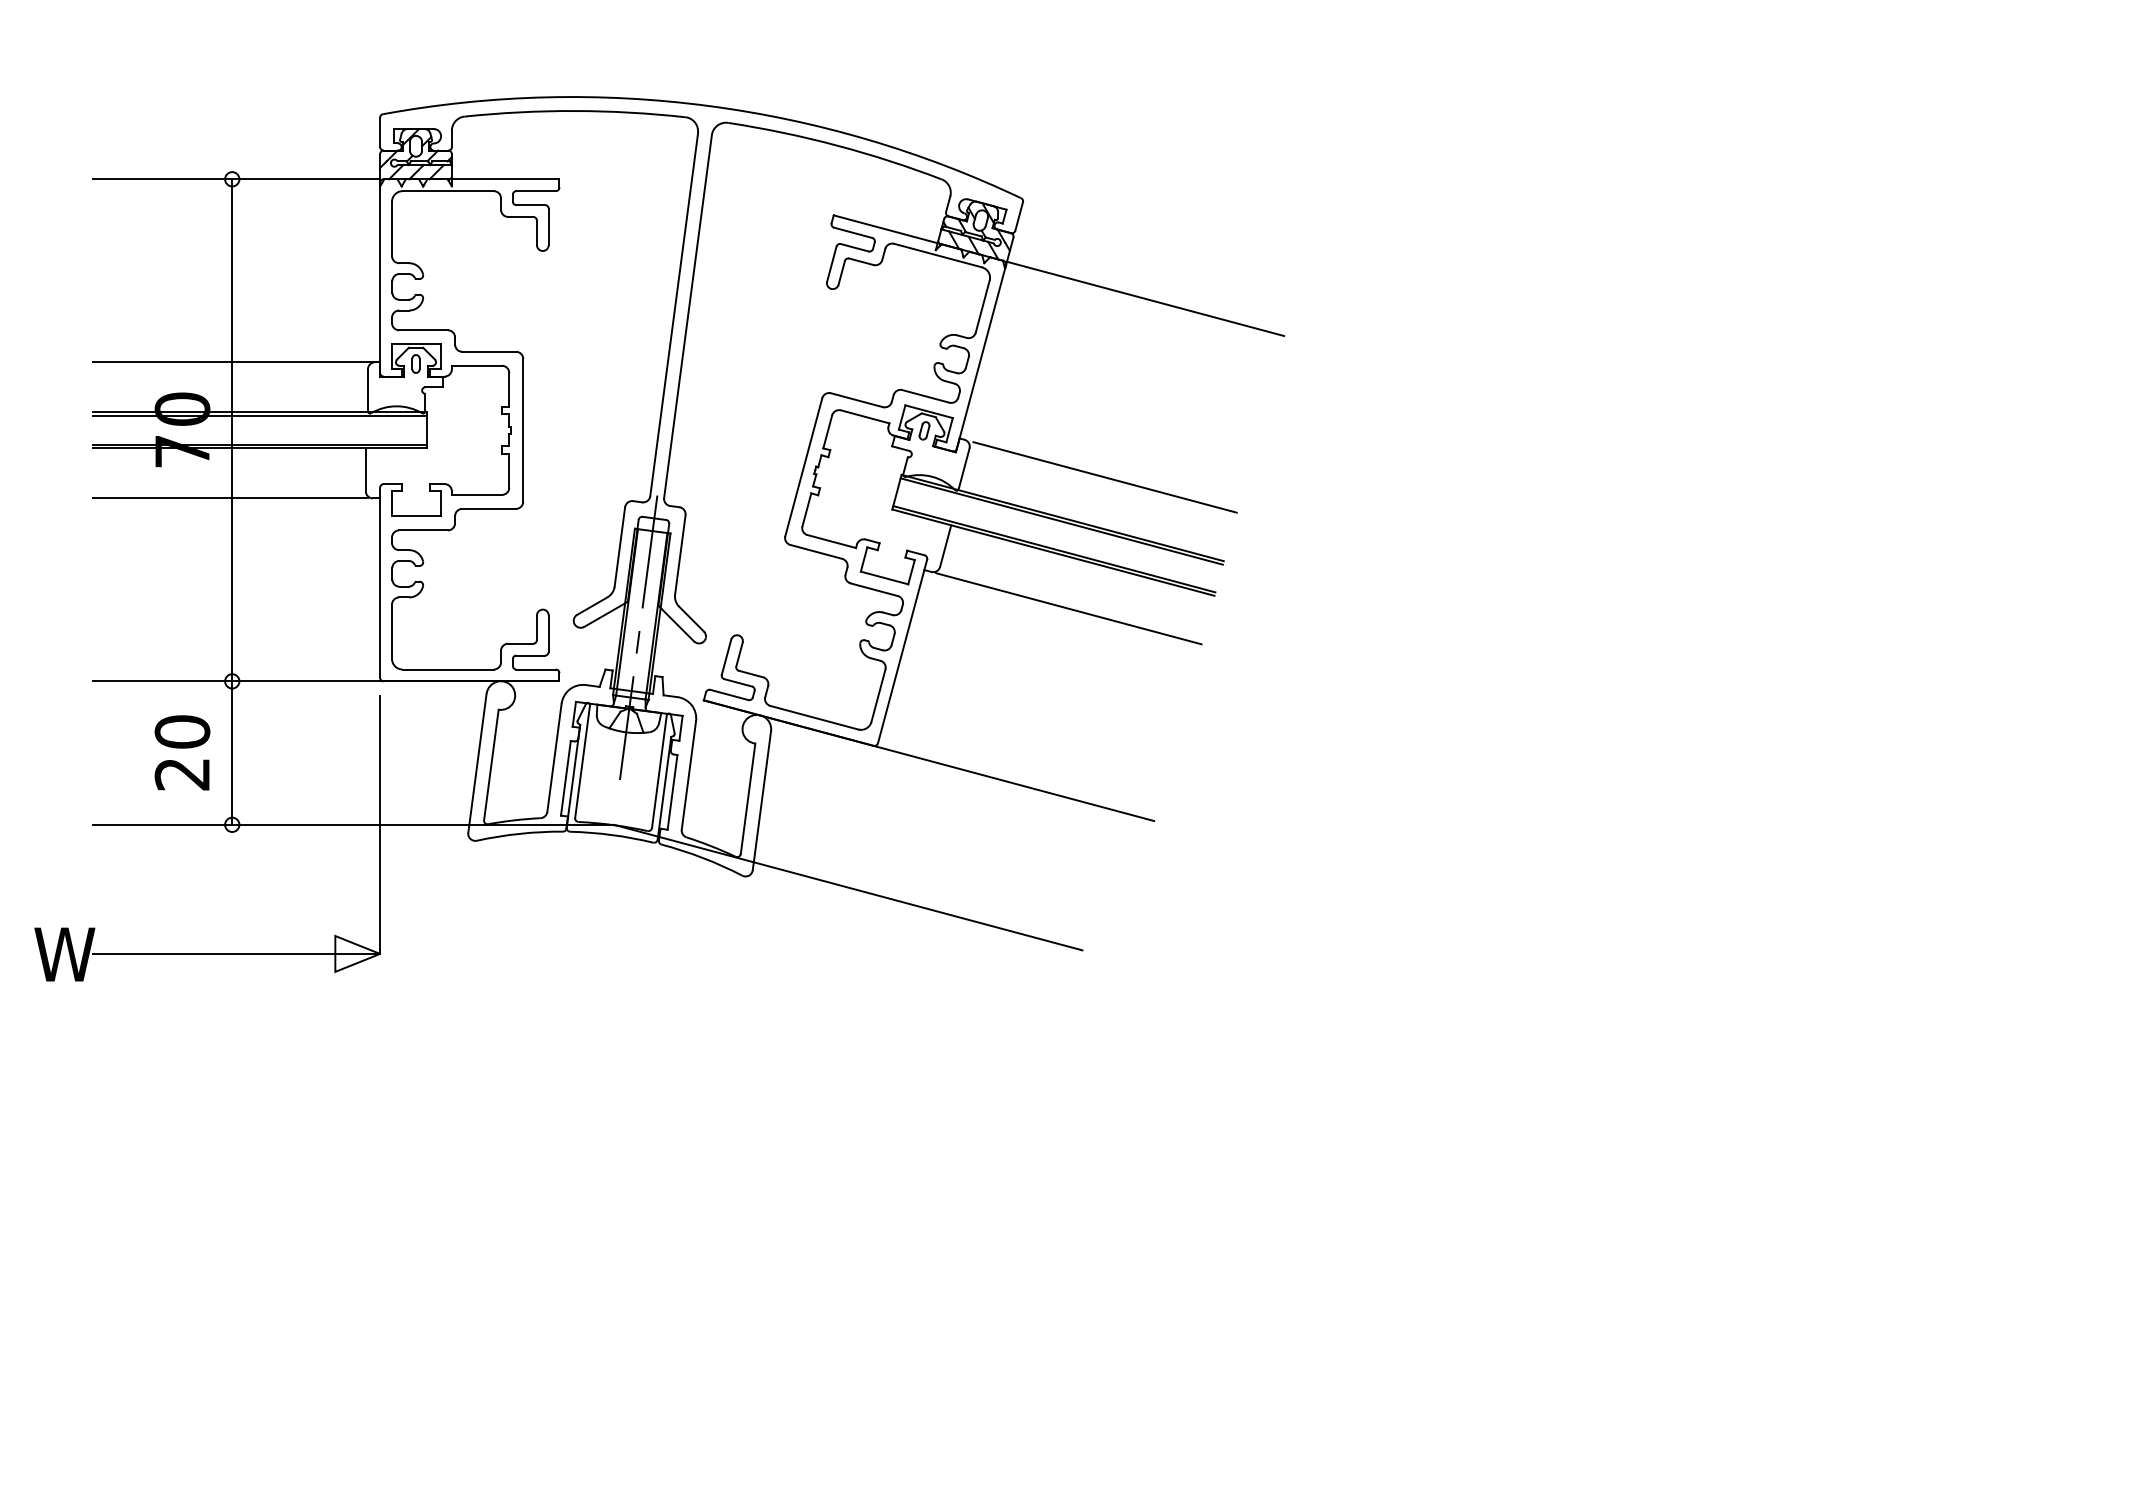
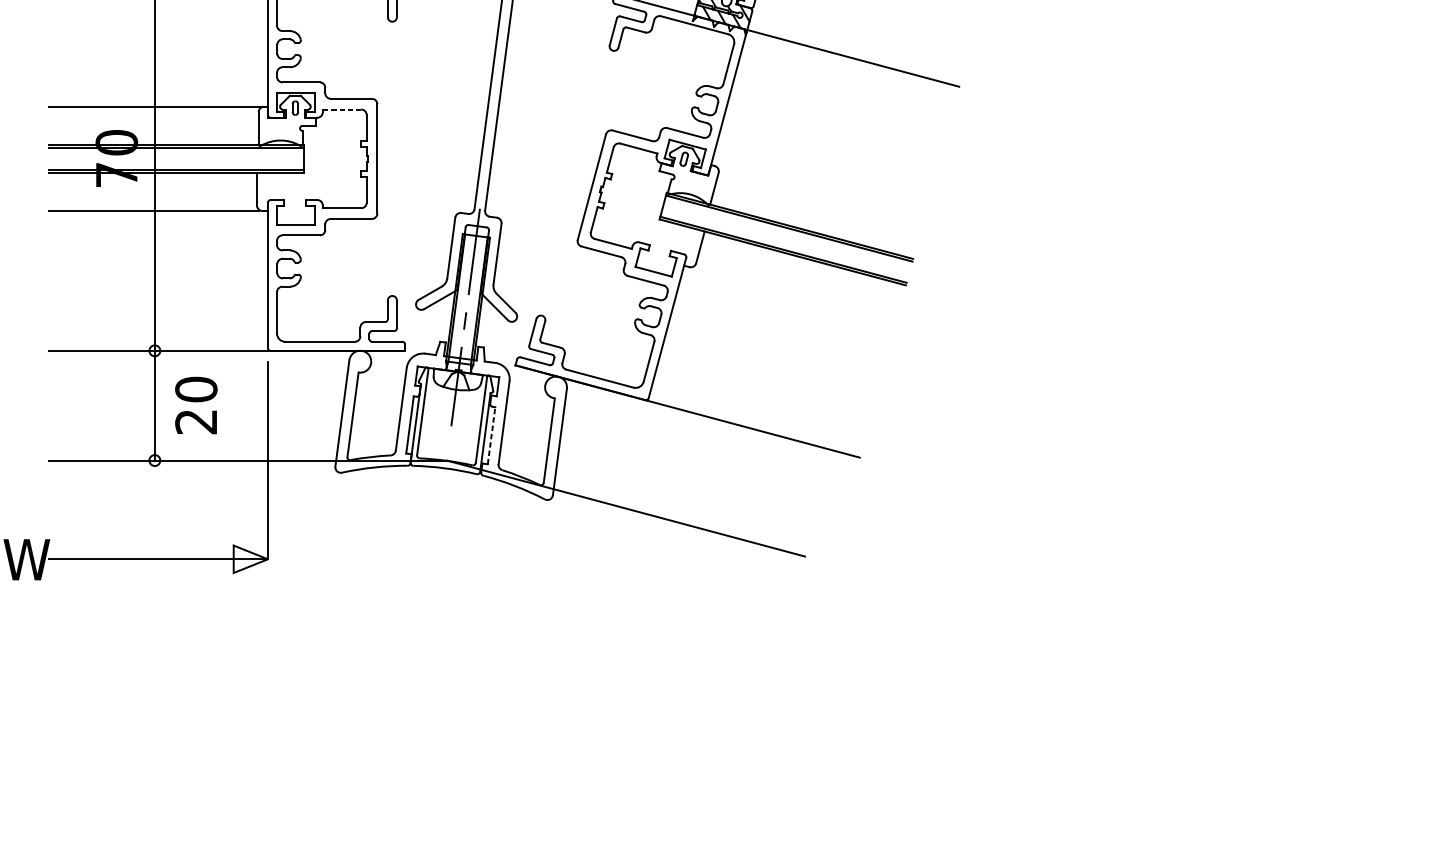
line: (477, 365) -> (342, 109), solid -> dashed
line: (1104, 477) -> (821, 194), removed
line: (1068, 608) -> (794, 295), removed
text: (182, 752) -> (196, 405), moved
line: (672, 792) -> (491, 435), solid -> dashed

